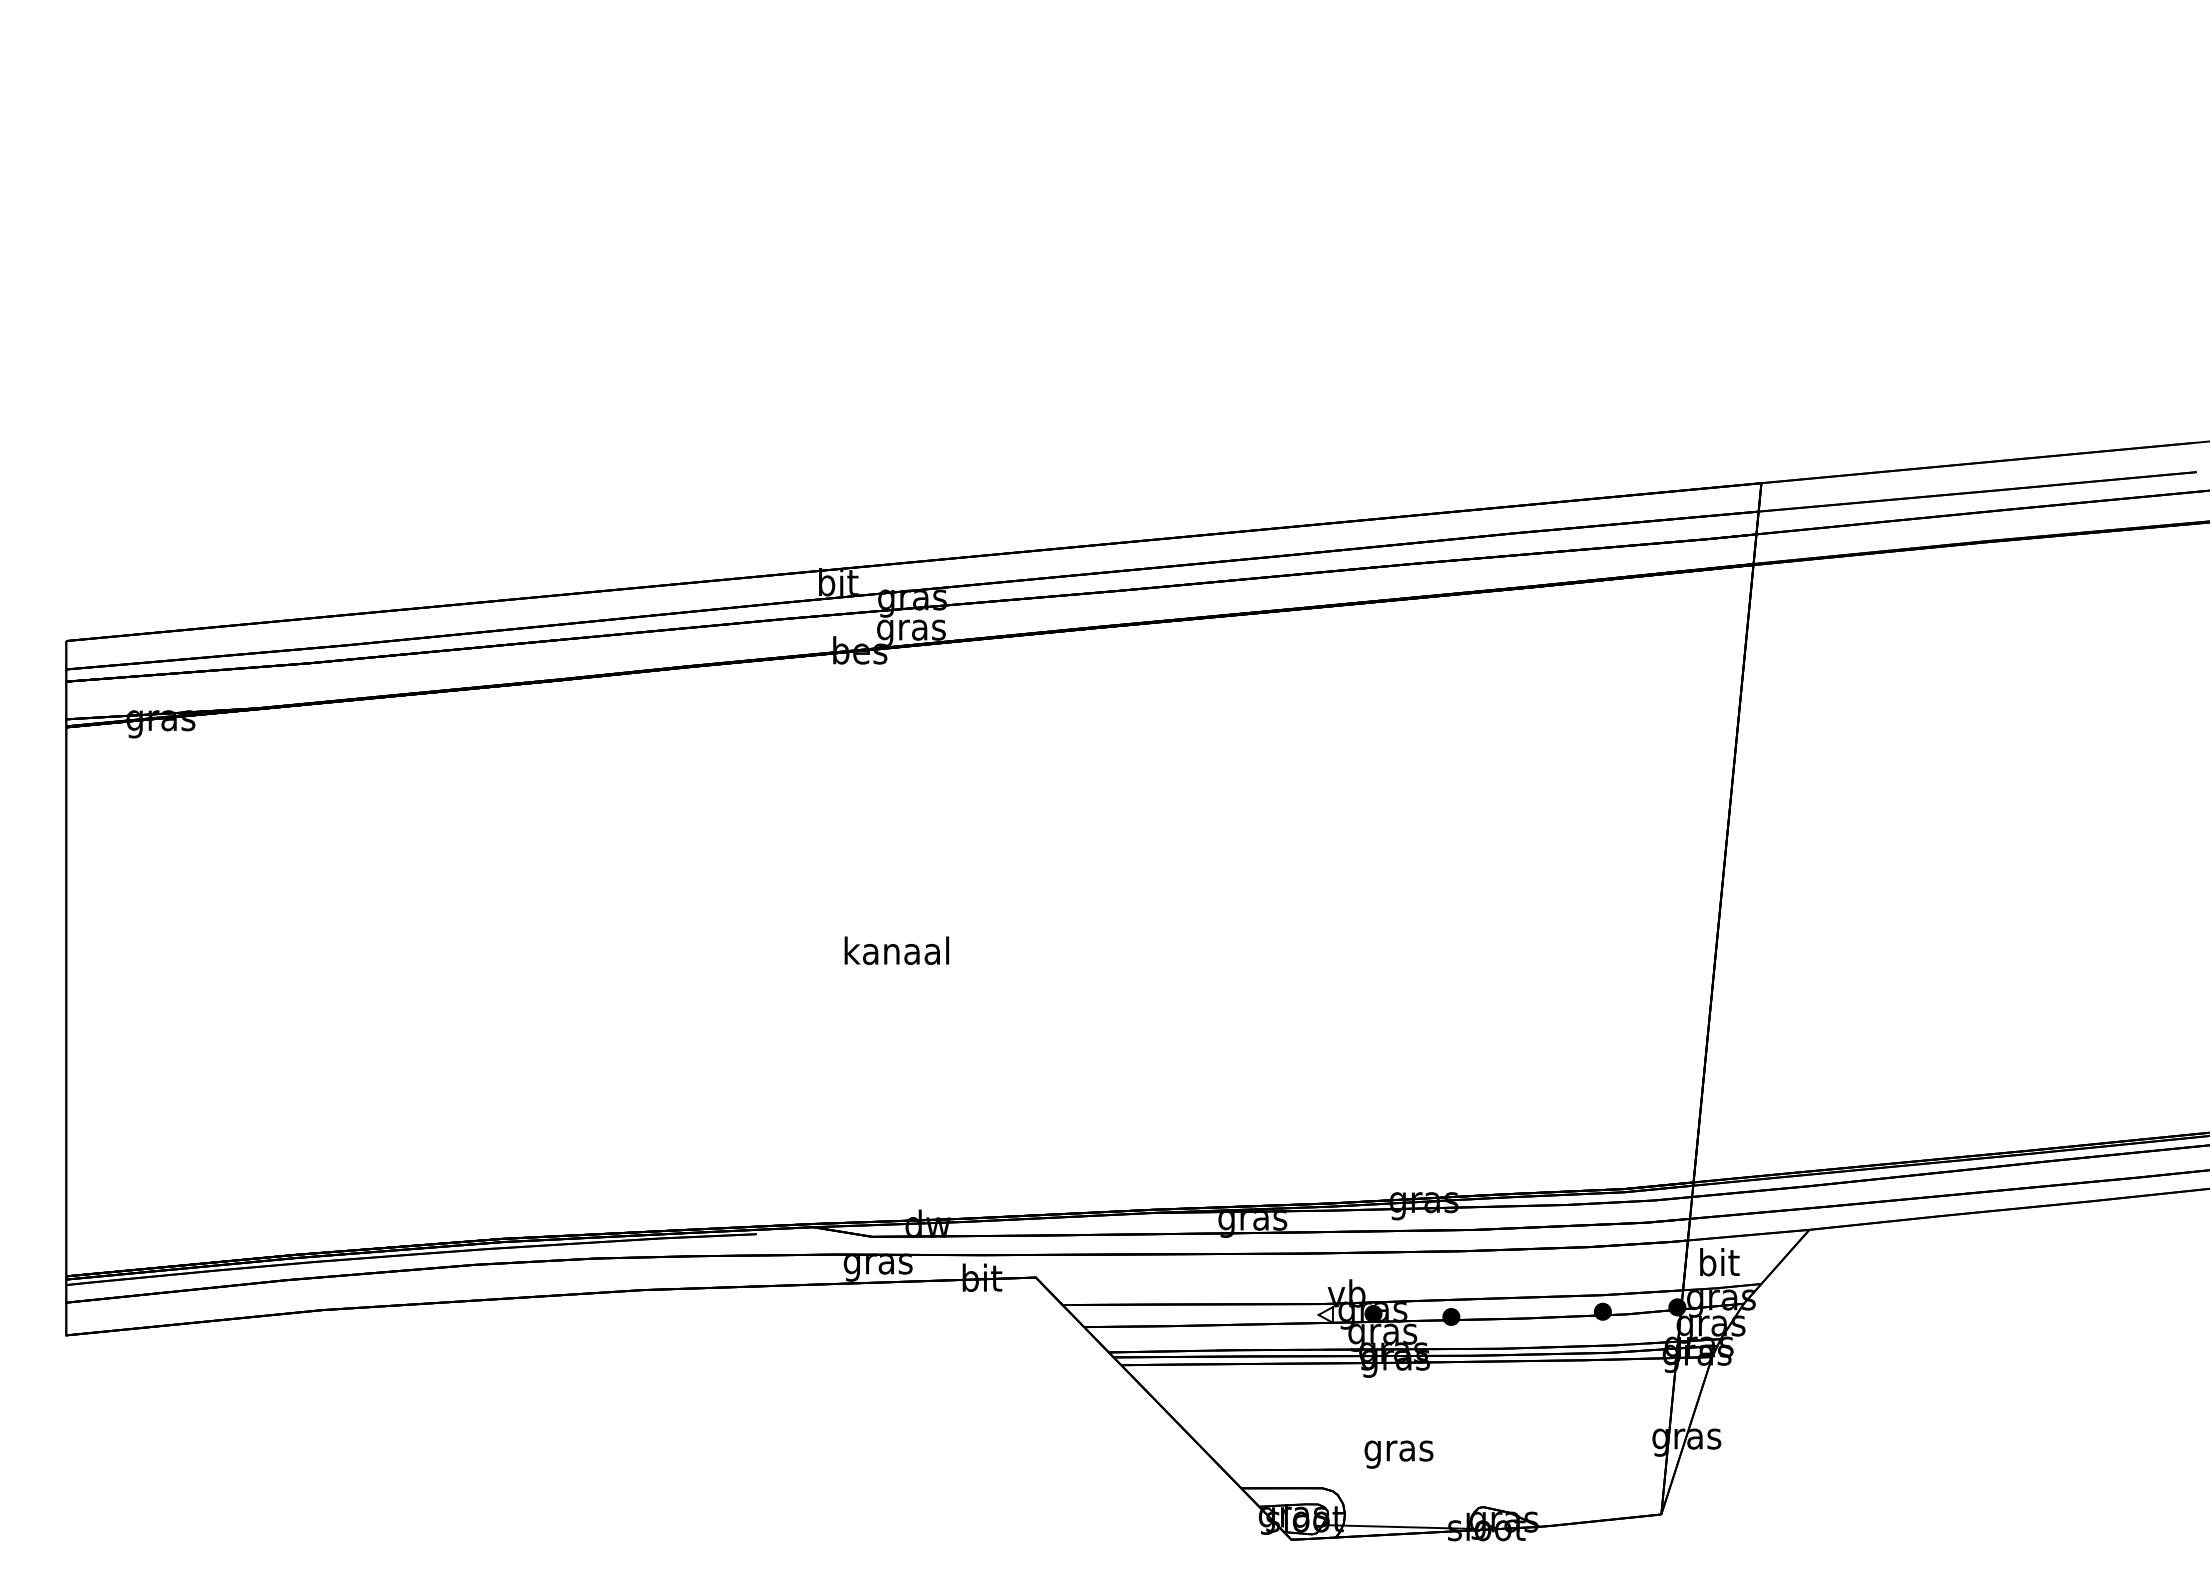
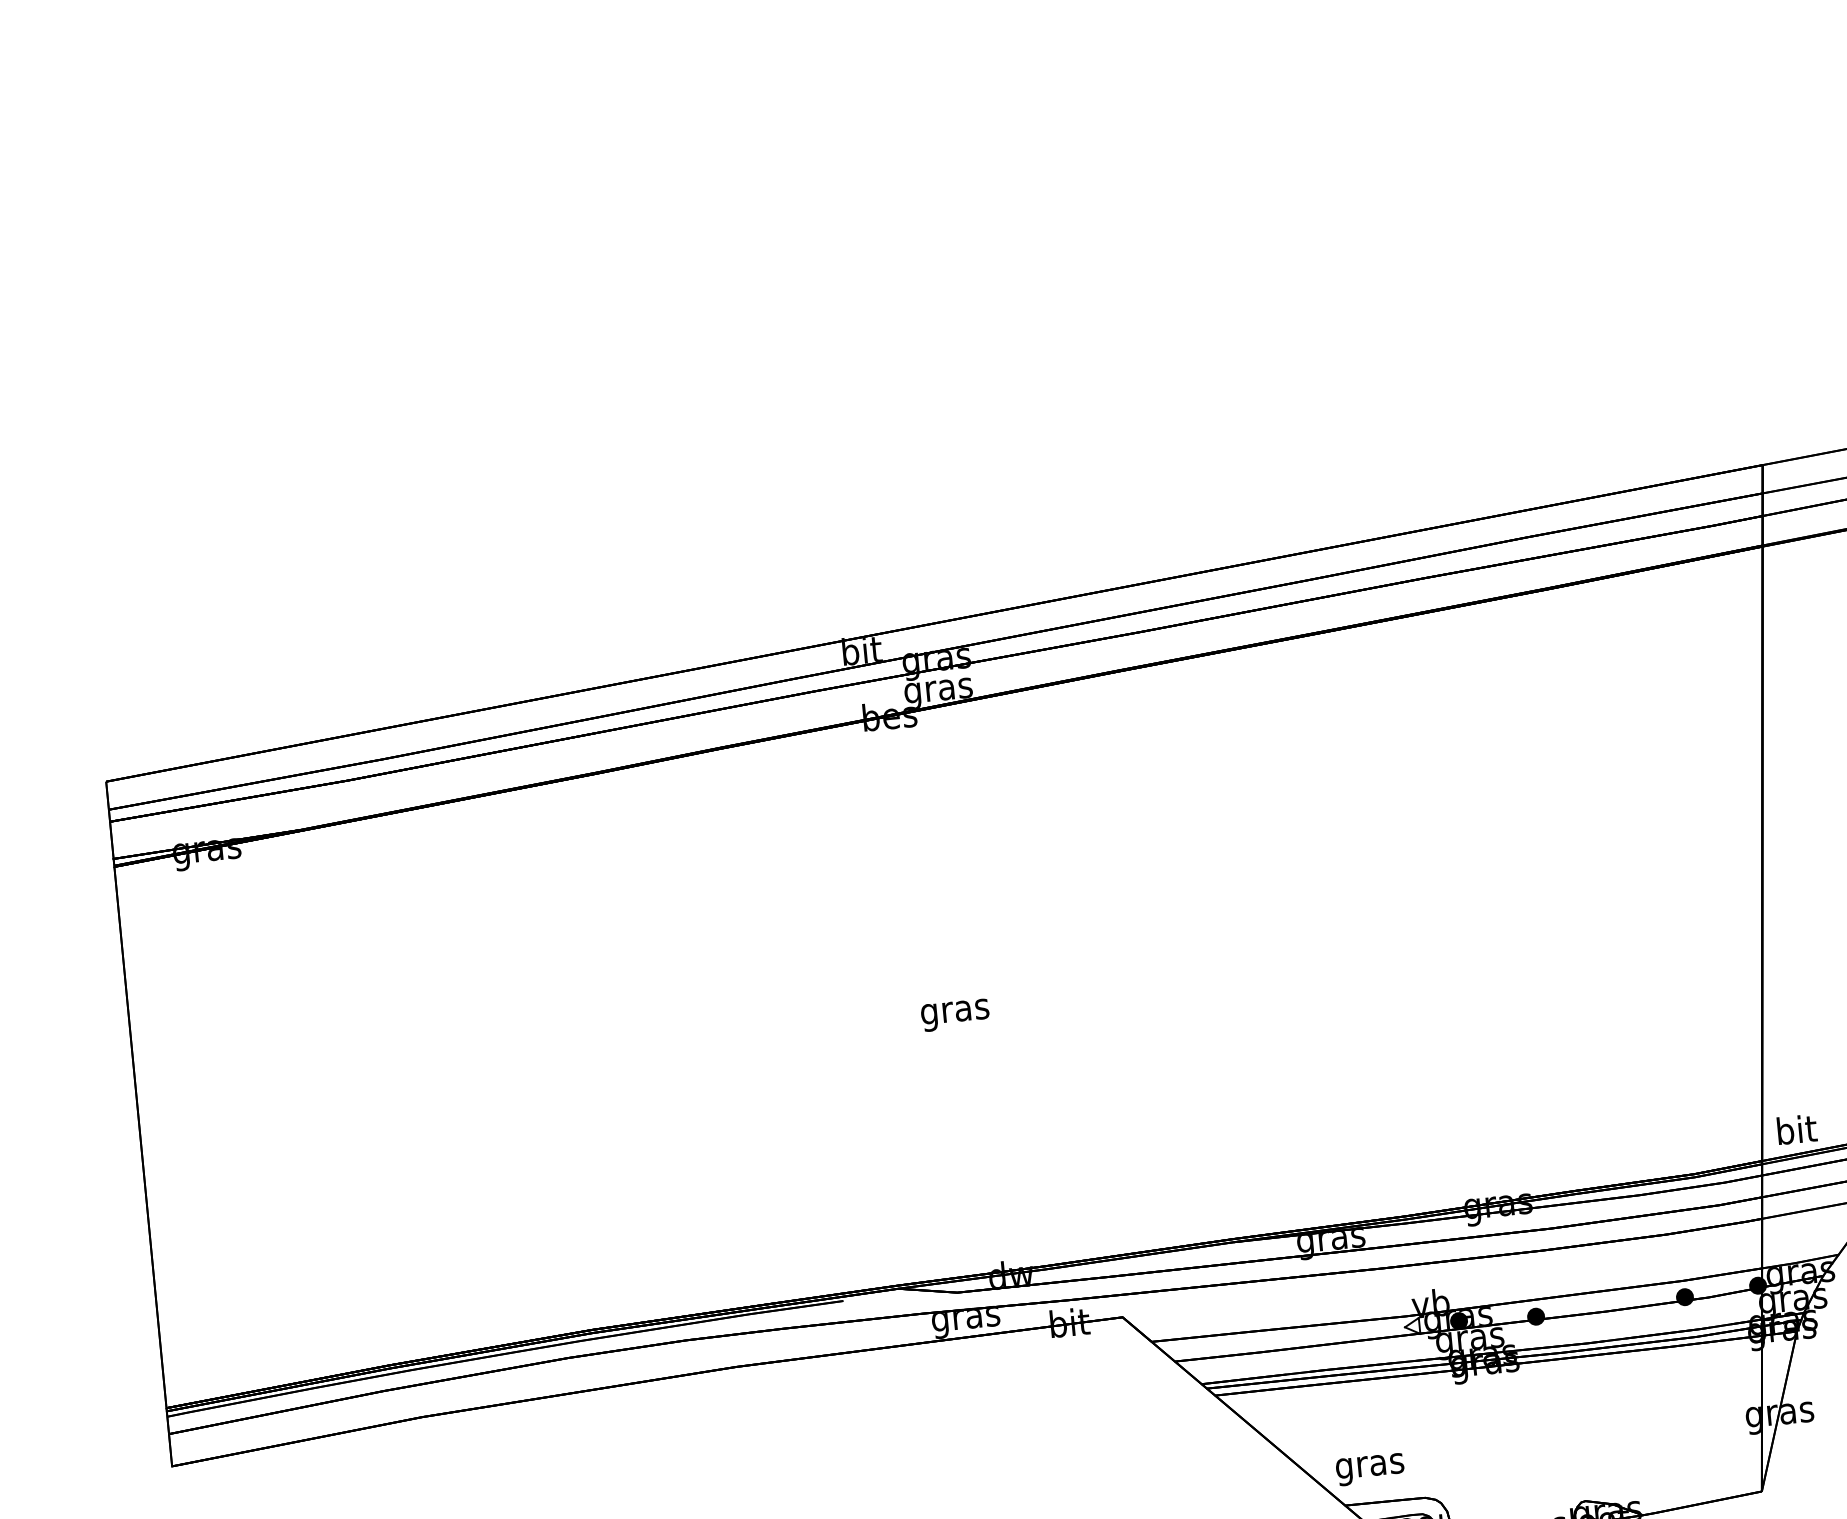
text: (896, 954) -> (954, 1011), kanaal -> gras
text: (1719, 1262) -> (1796, 1129), moved
text: (1398, 1454) -> (1369, 1469), moved

